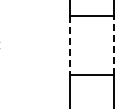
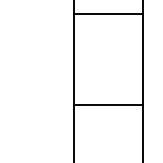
line: (114, 45) -> (143, 59), dashed -> solid
line: (70, 46) -> (74, 60), dashed -> solid

